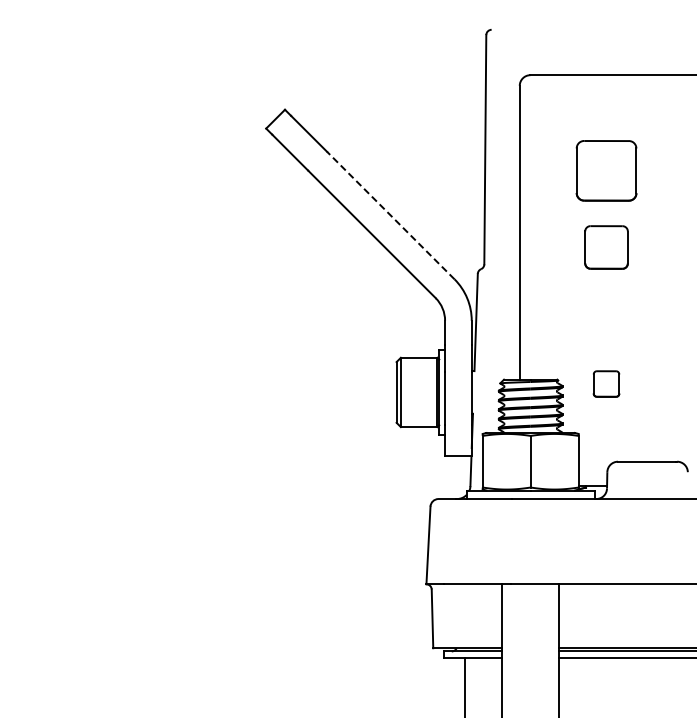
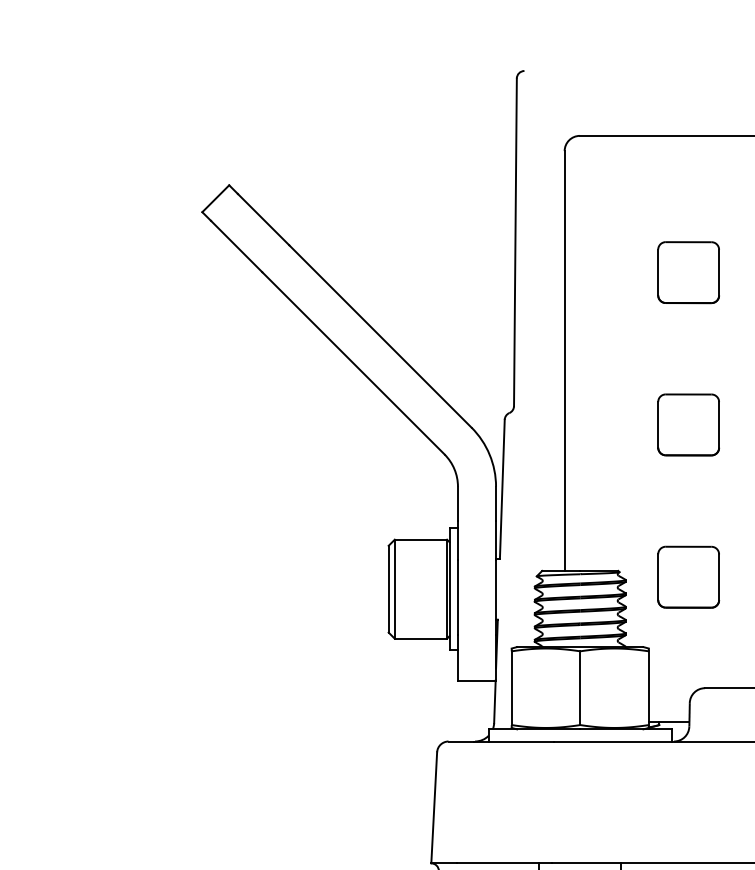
part: (606, 170) -> (688, 272), size x0.71
line: (390, 215) -> (379, 336), dashed -> solid
part: (606, 247) -> (688, 424), moved
part: (606, 383) -> (688, 576), size x1.67

